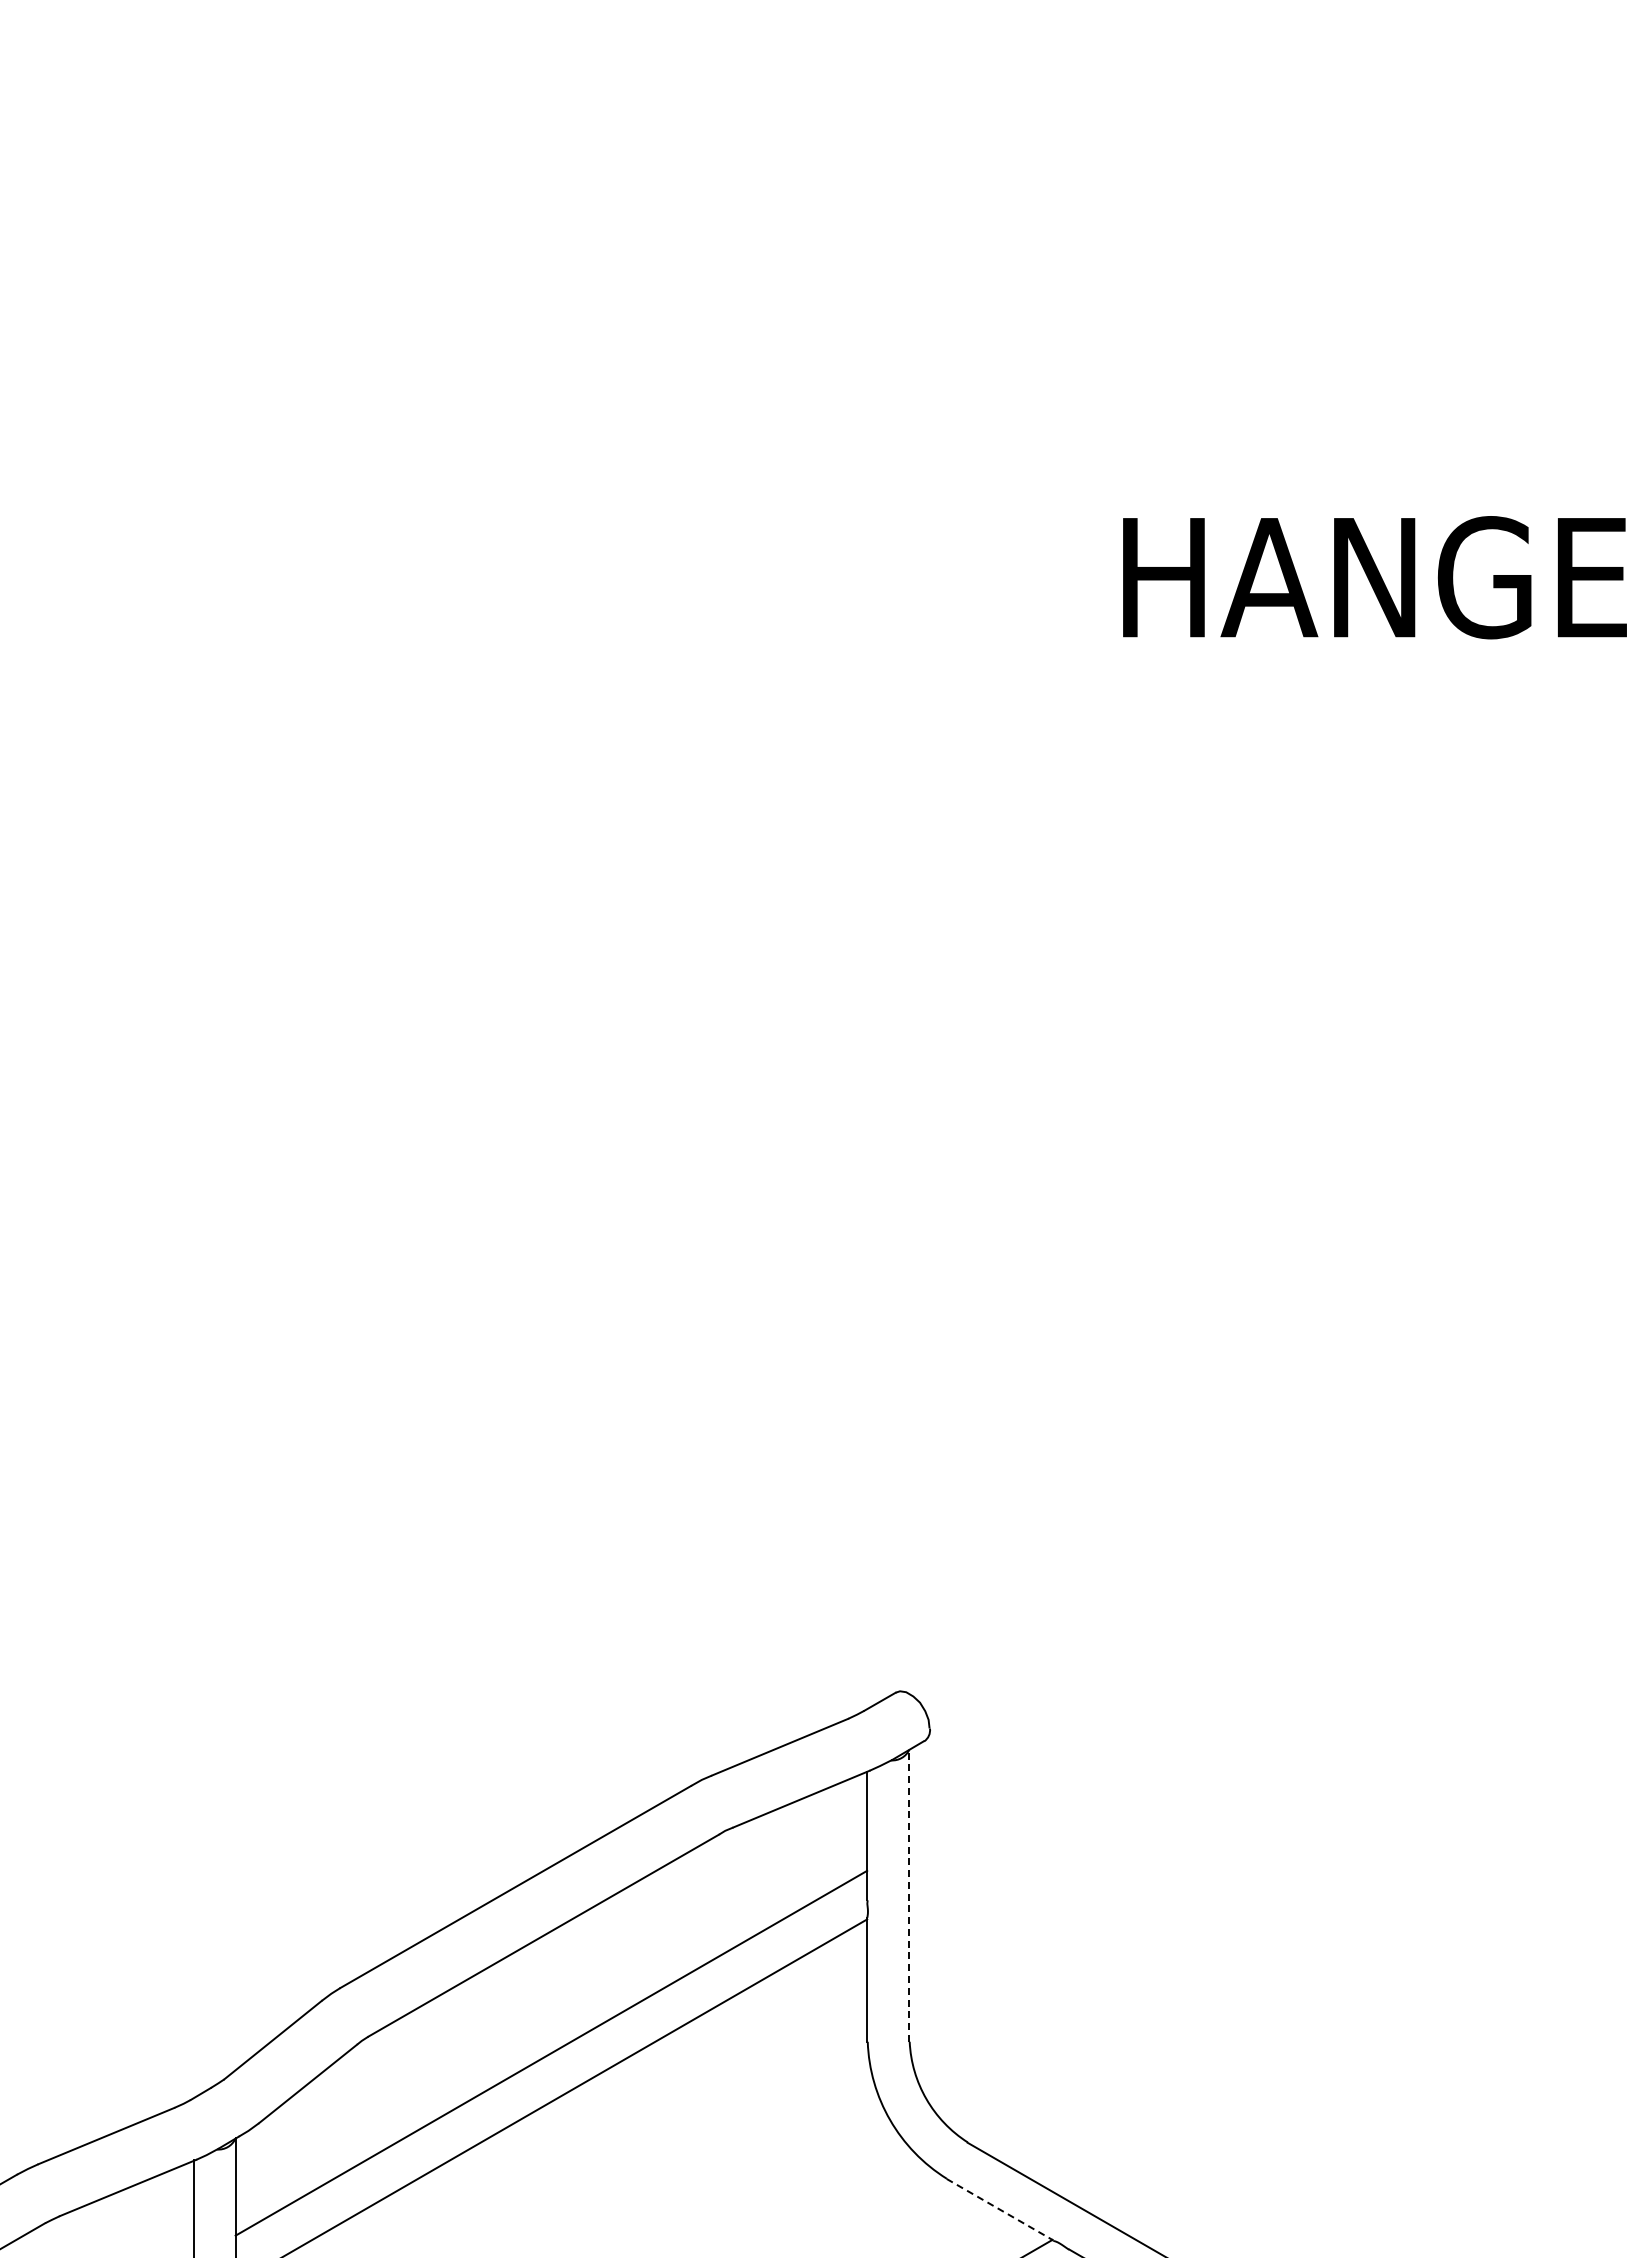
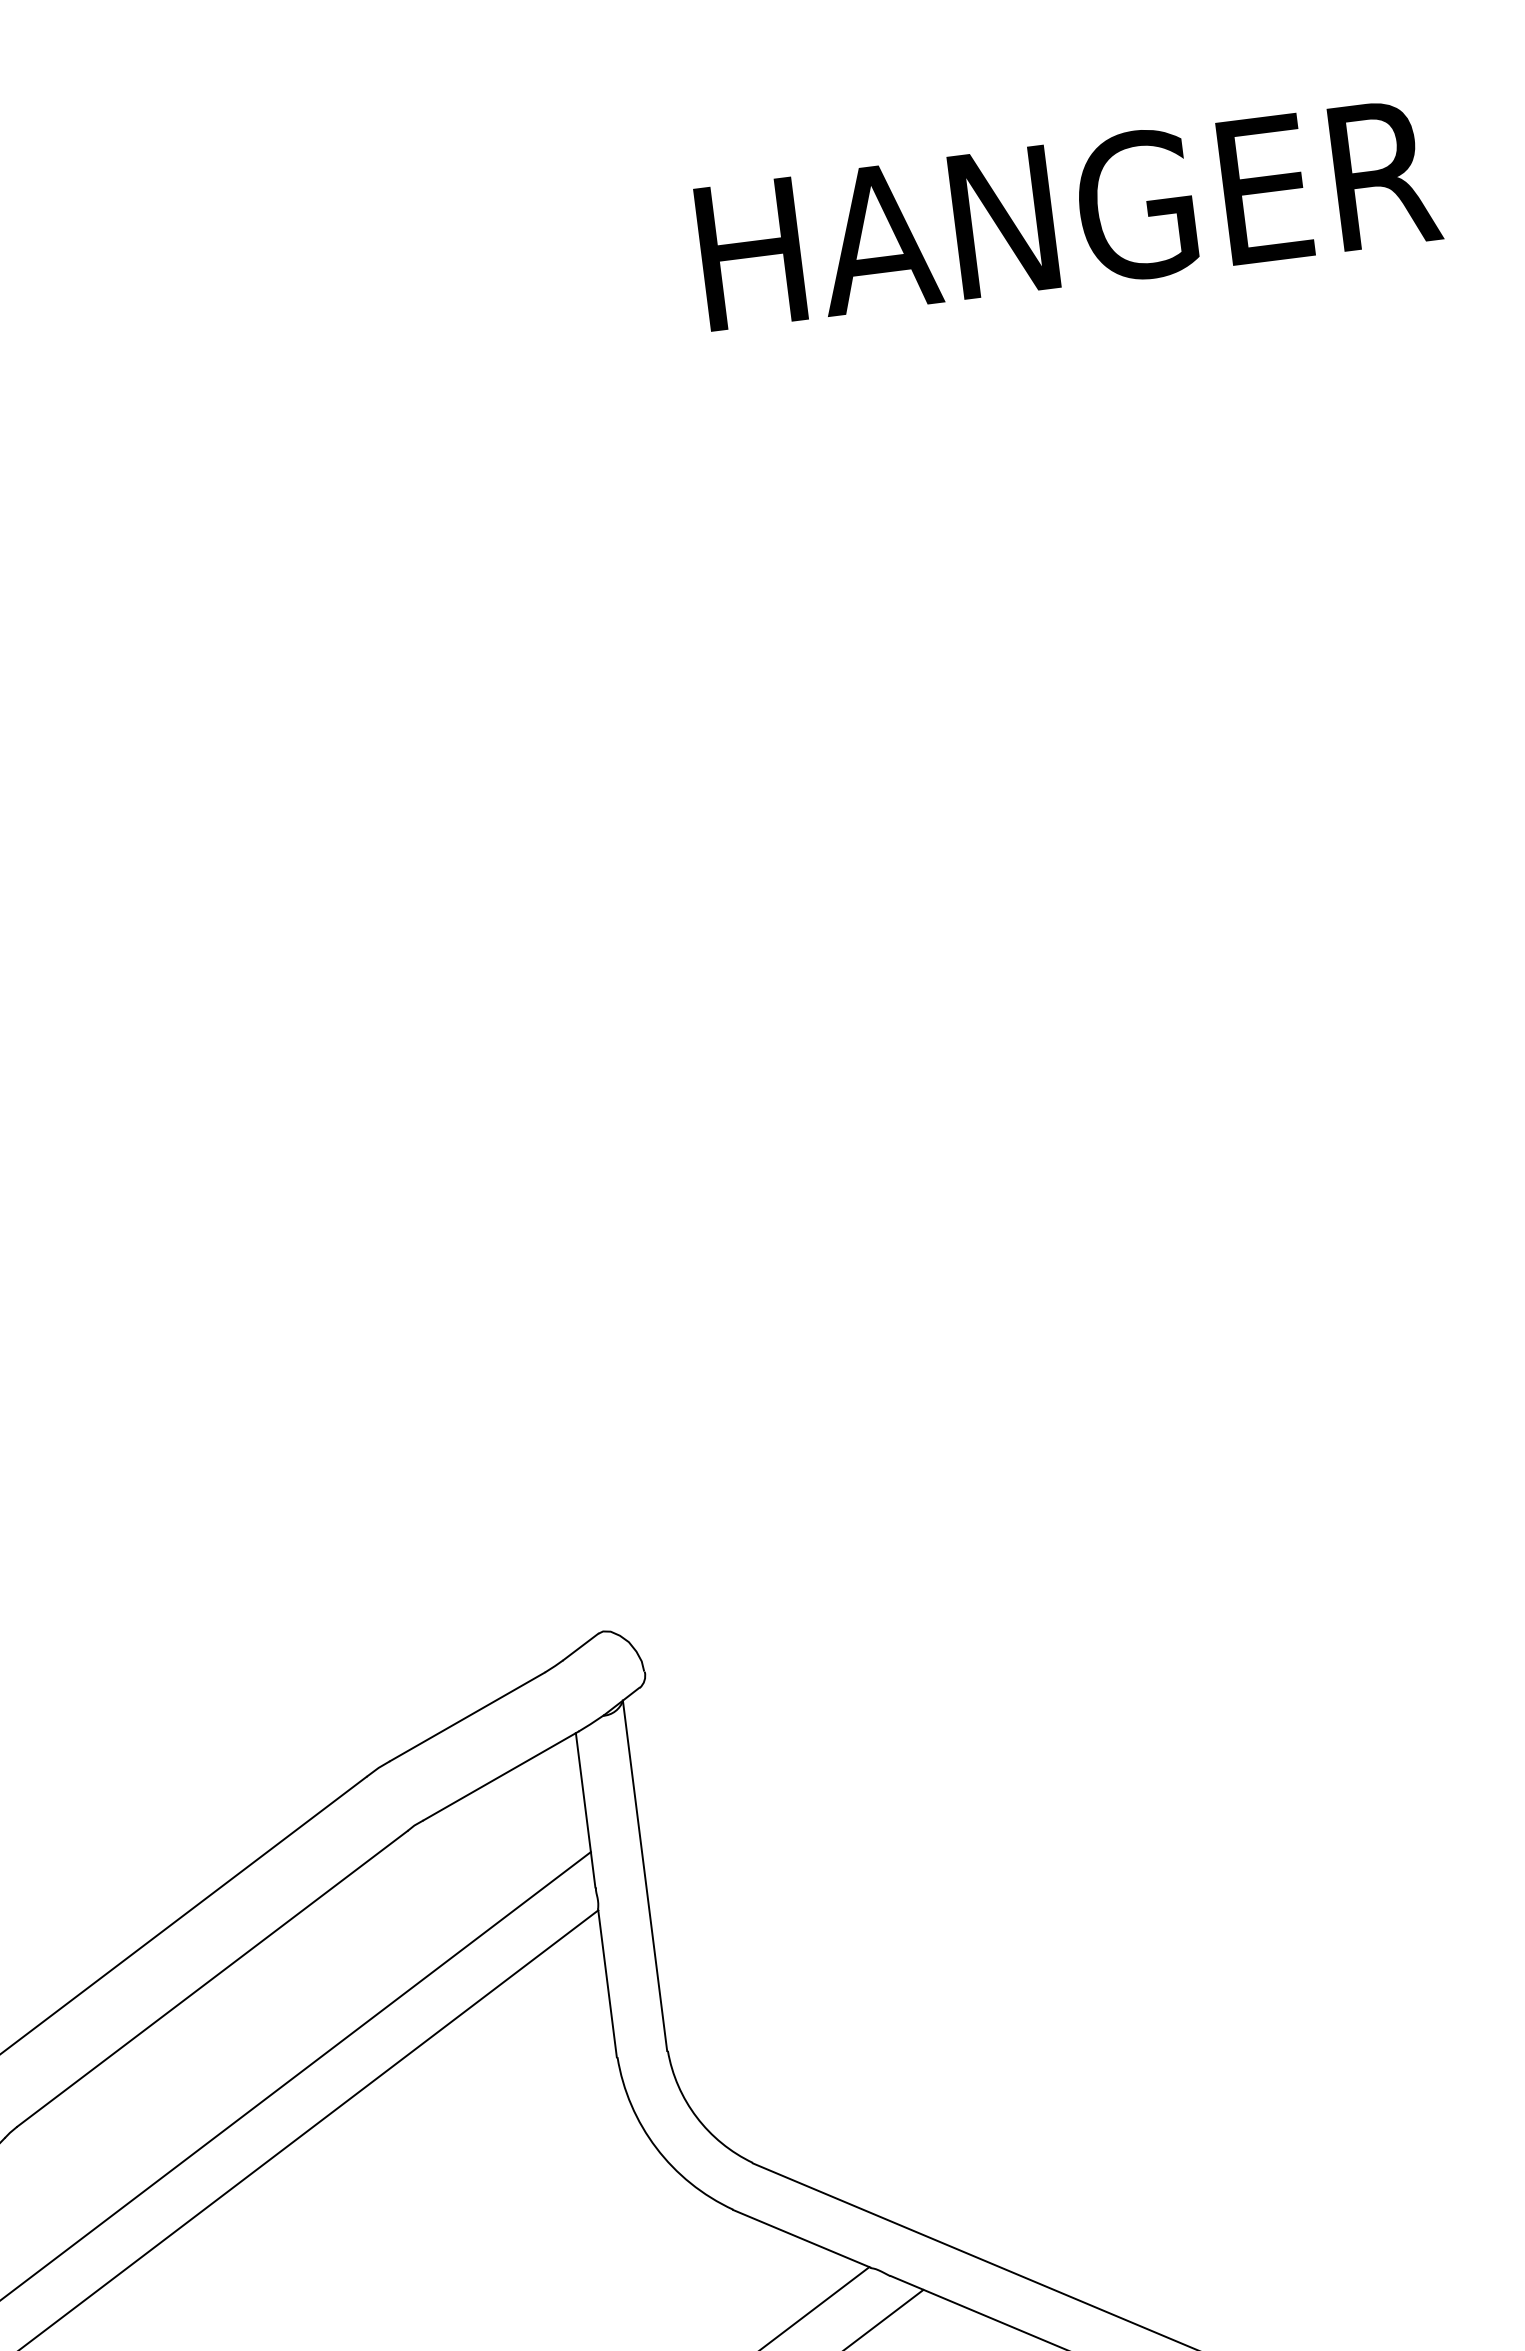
line: (909, 1895) -> (645, 1875), dashed -> solid
line: (1000, 2209) -> (802, 2238), dashed -> solid

